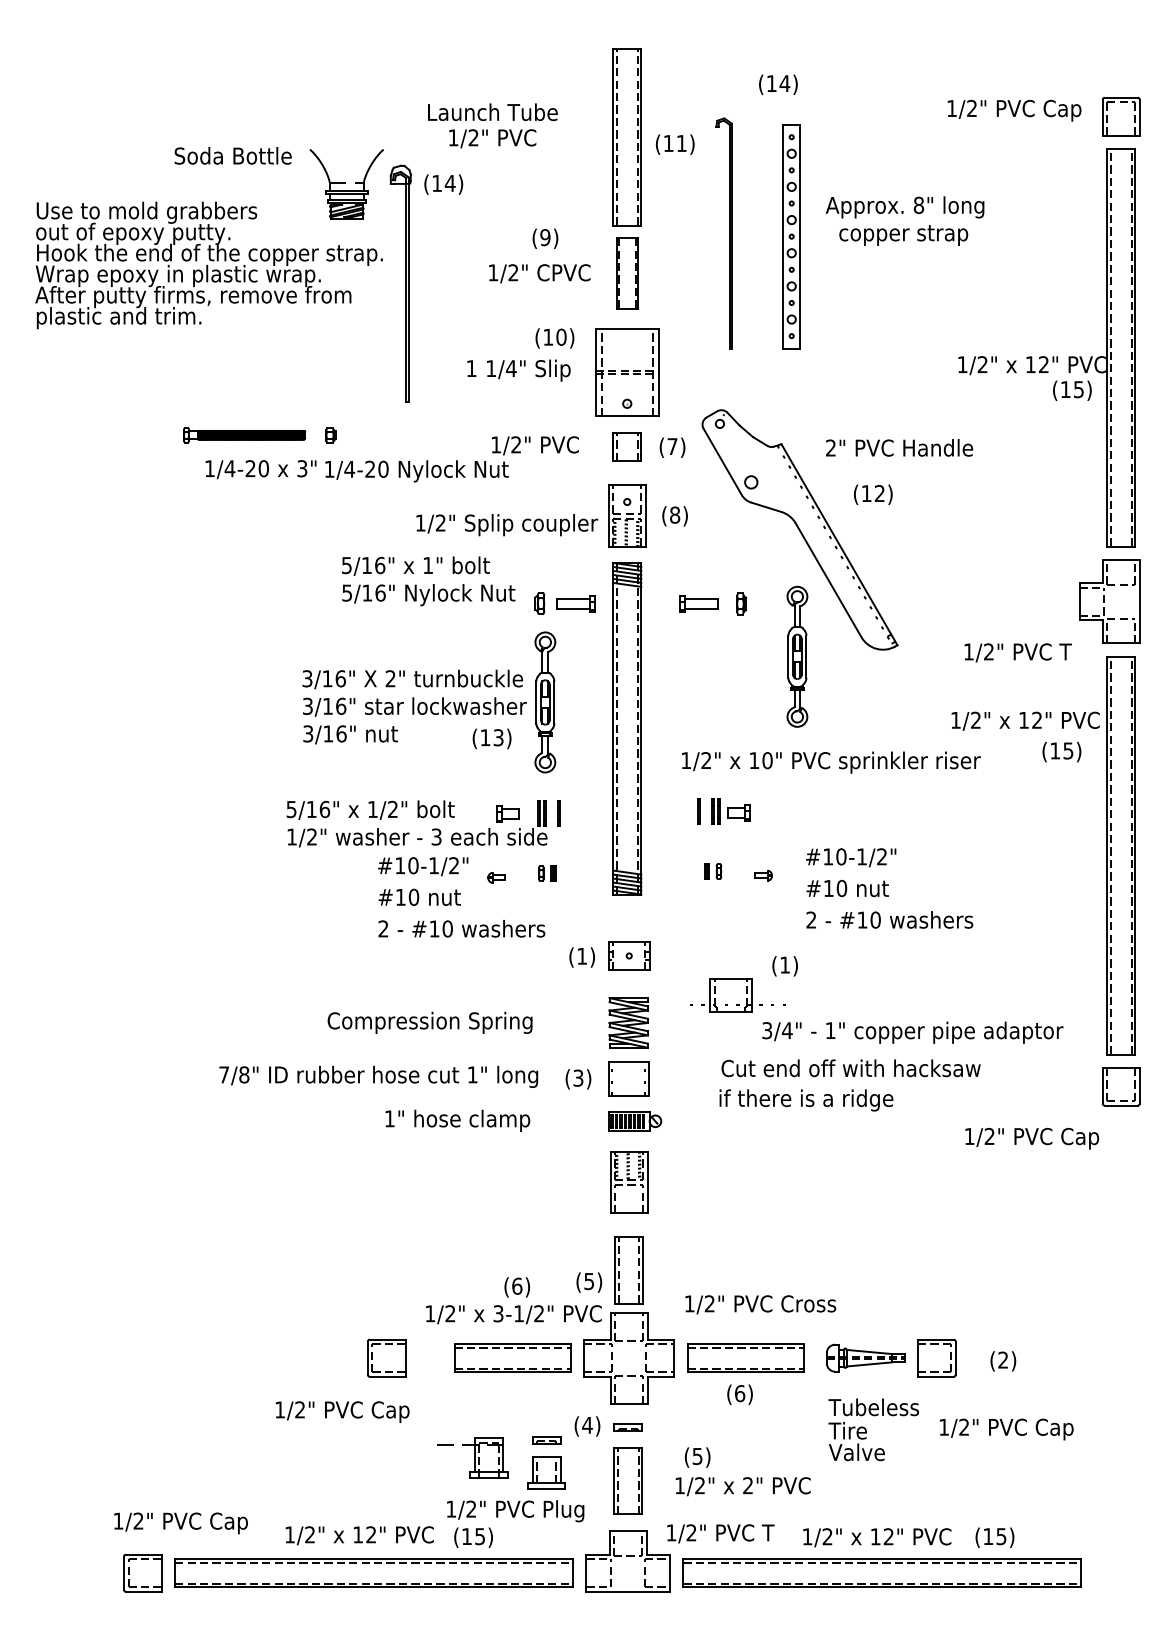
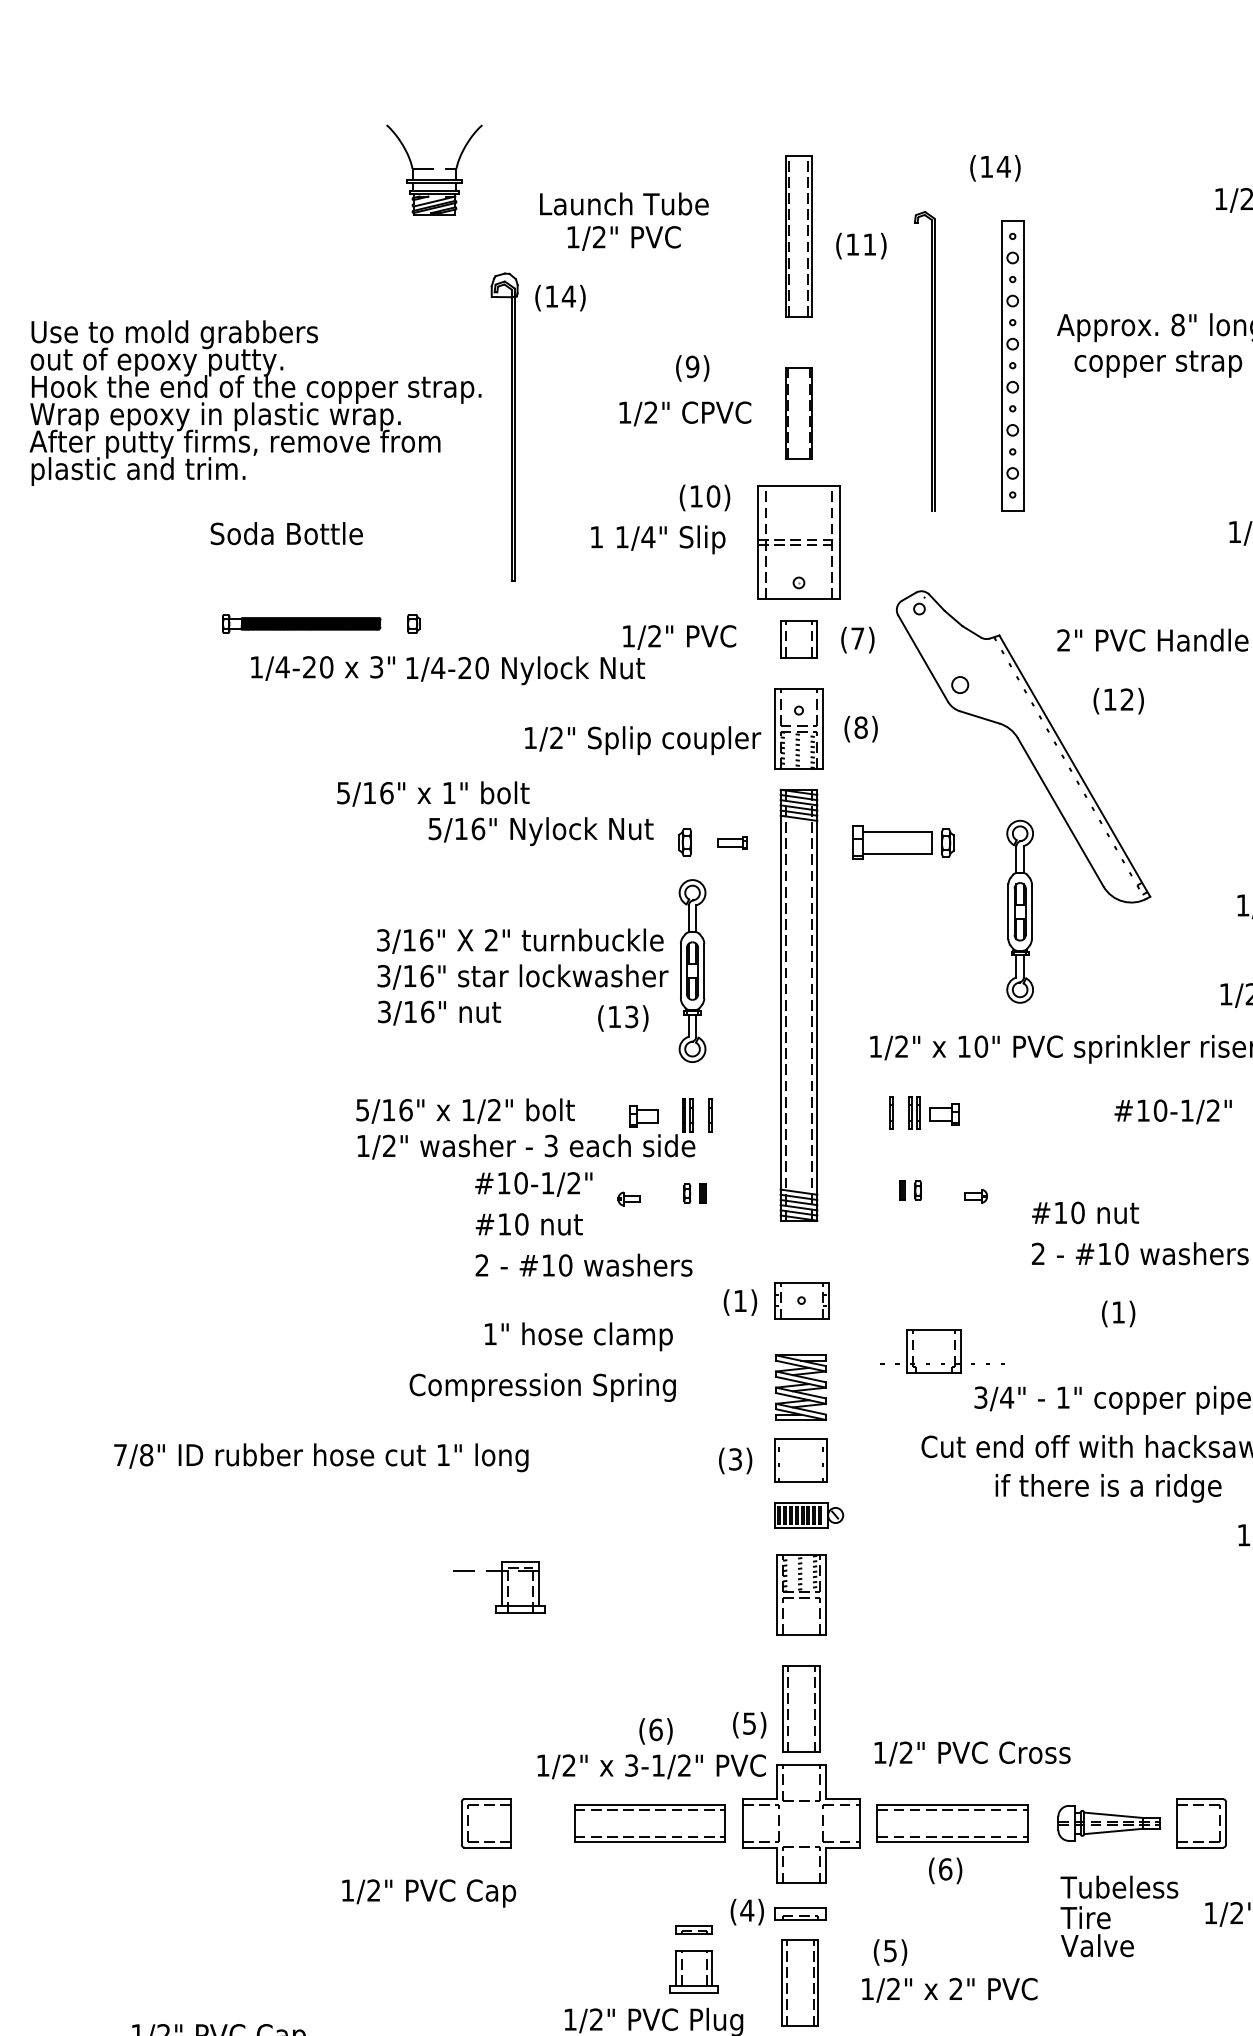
part: (626, 137) -> (798, 236), size x0.7
text: (232, 155) -> (285, 533), moved
part: (346, 184) -> (434, 170), moved
text: (415, 565) -> (432, 793), moved
part: (575, 603) -> (731, 842), size x0.6
part: (698, 603) -> (891, 842), size x1.6
text: (851, 857) -> (1173, 1111), moved
text: (784, 966) -> (1117, 1314), moved
text: (378, 1076) -> (321, 1457), moved
text: (806, 1100) -> (1108, 1488), moved
text: (457, 1120) -> (578, 1336), moved
part: (627, 1427) -> (799, 1913), size x1.4
part: (472, 1457) -> (499, 1587), moved

